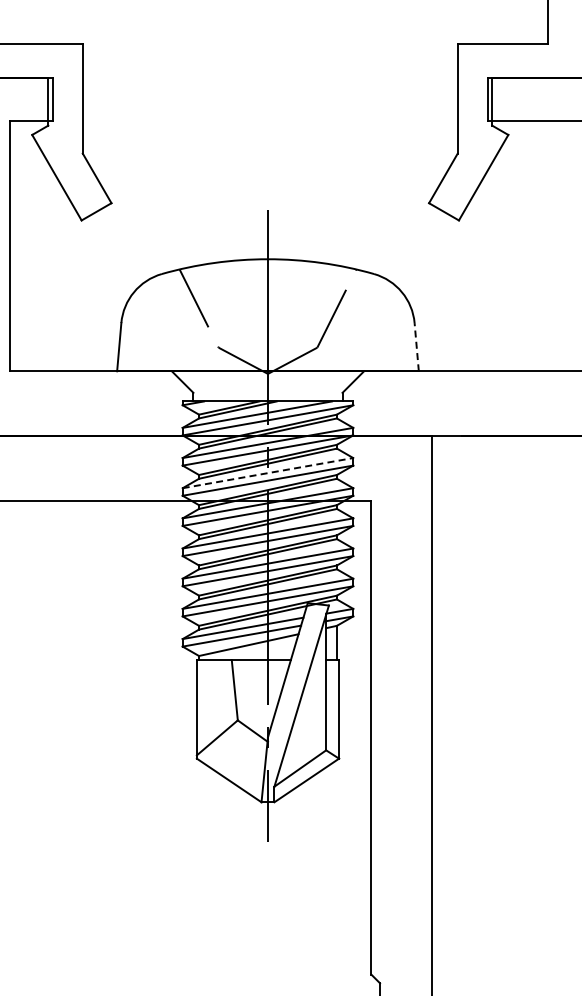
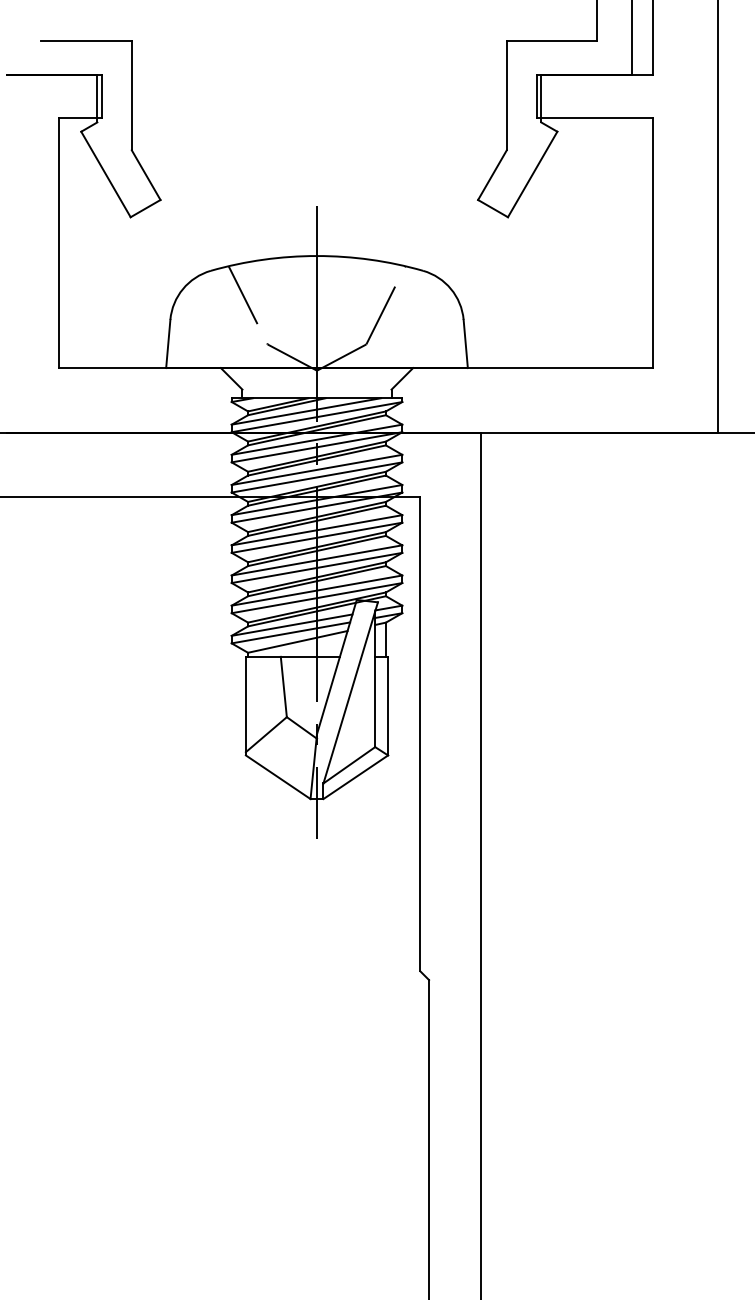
line: (416, 346) -> (465, 343), dashed -> solid
line: (268, 472) -> (317, 469), dashed -> solid

